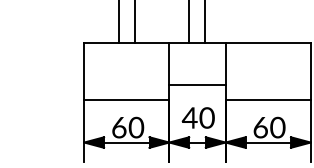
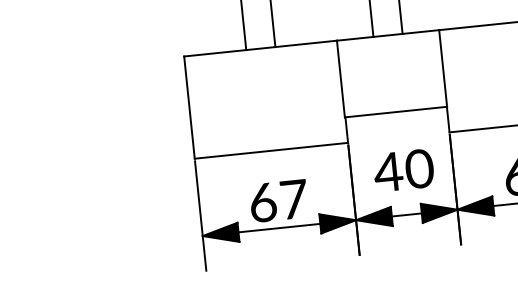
text: (136, 127) -> (294, 199), 60 -> 67

